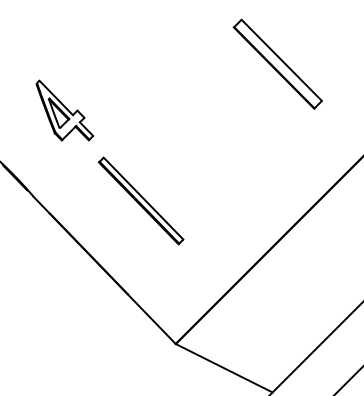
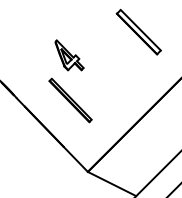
part: (64, 110) -> (69, 55), moved

